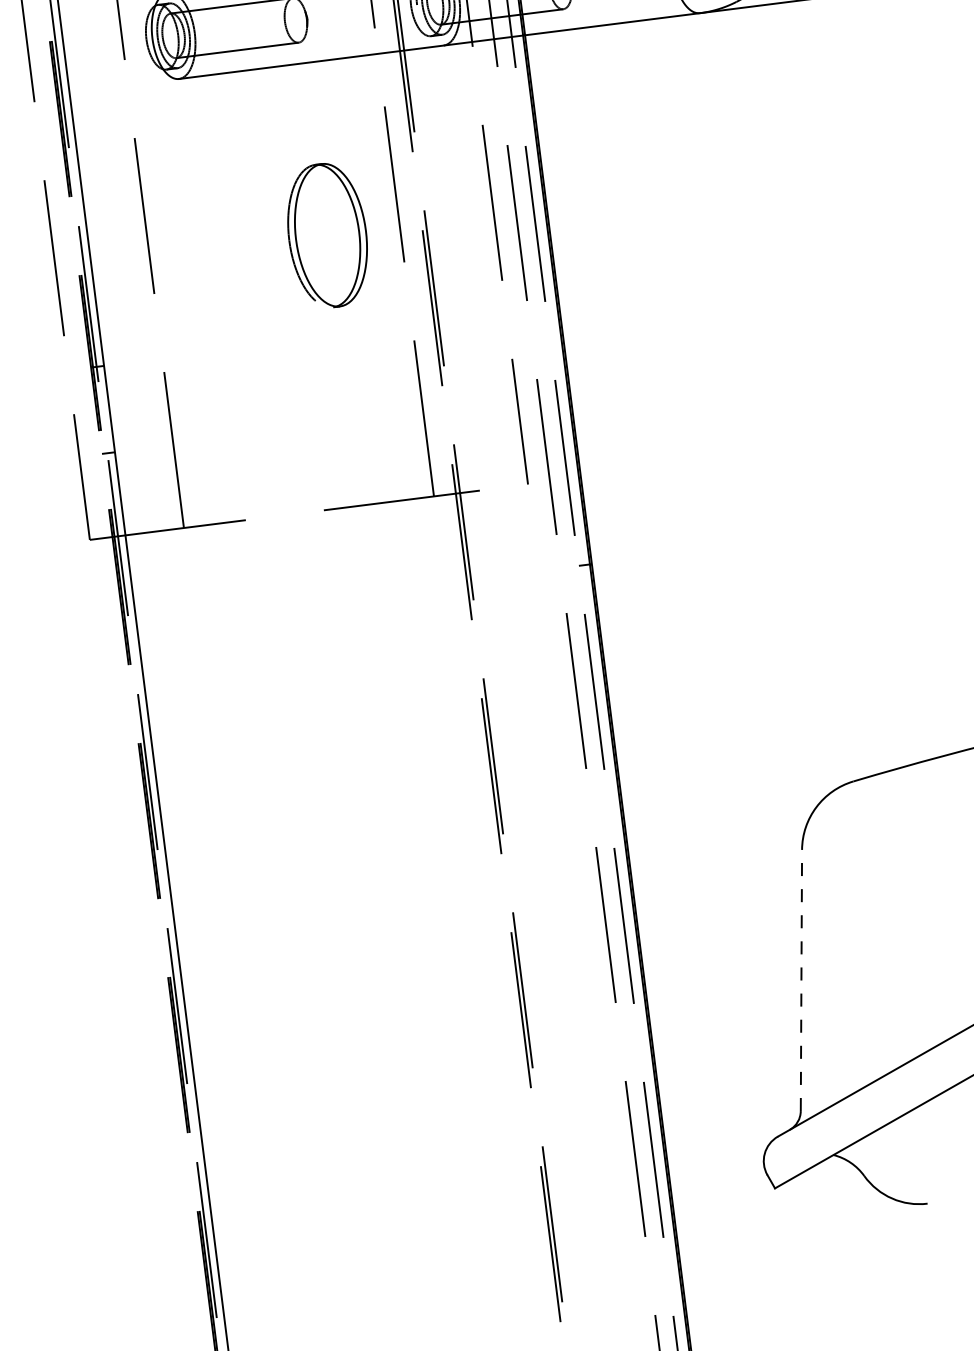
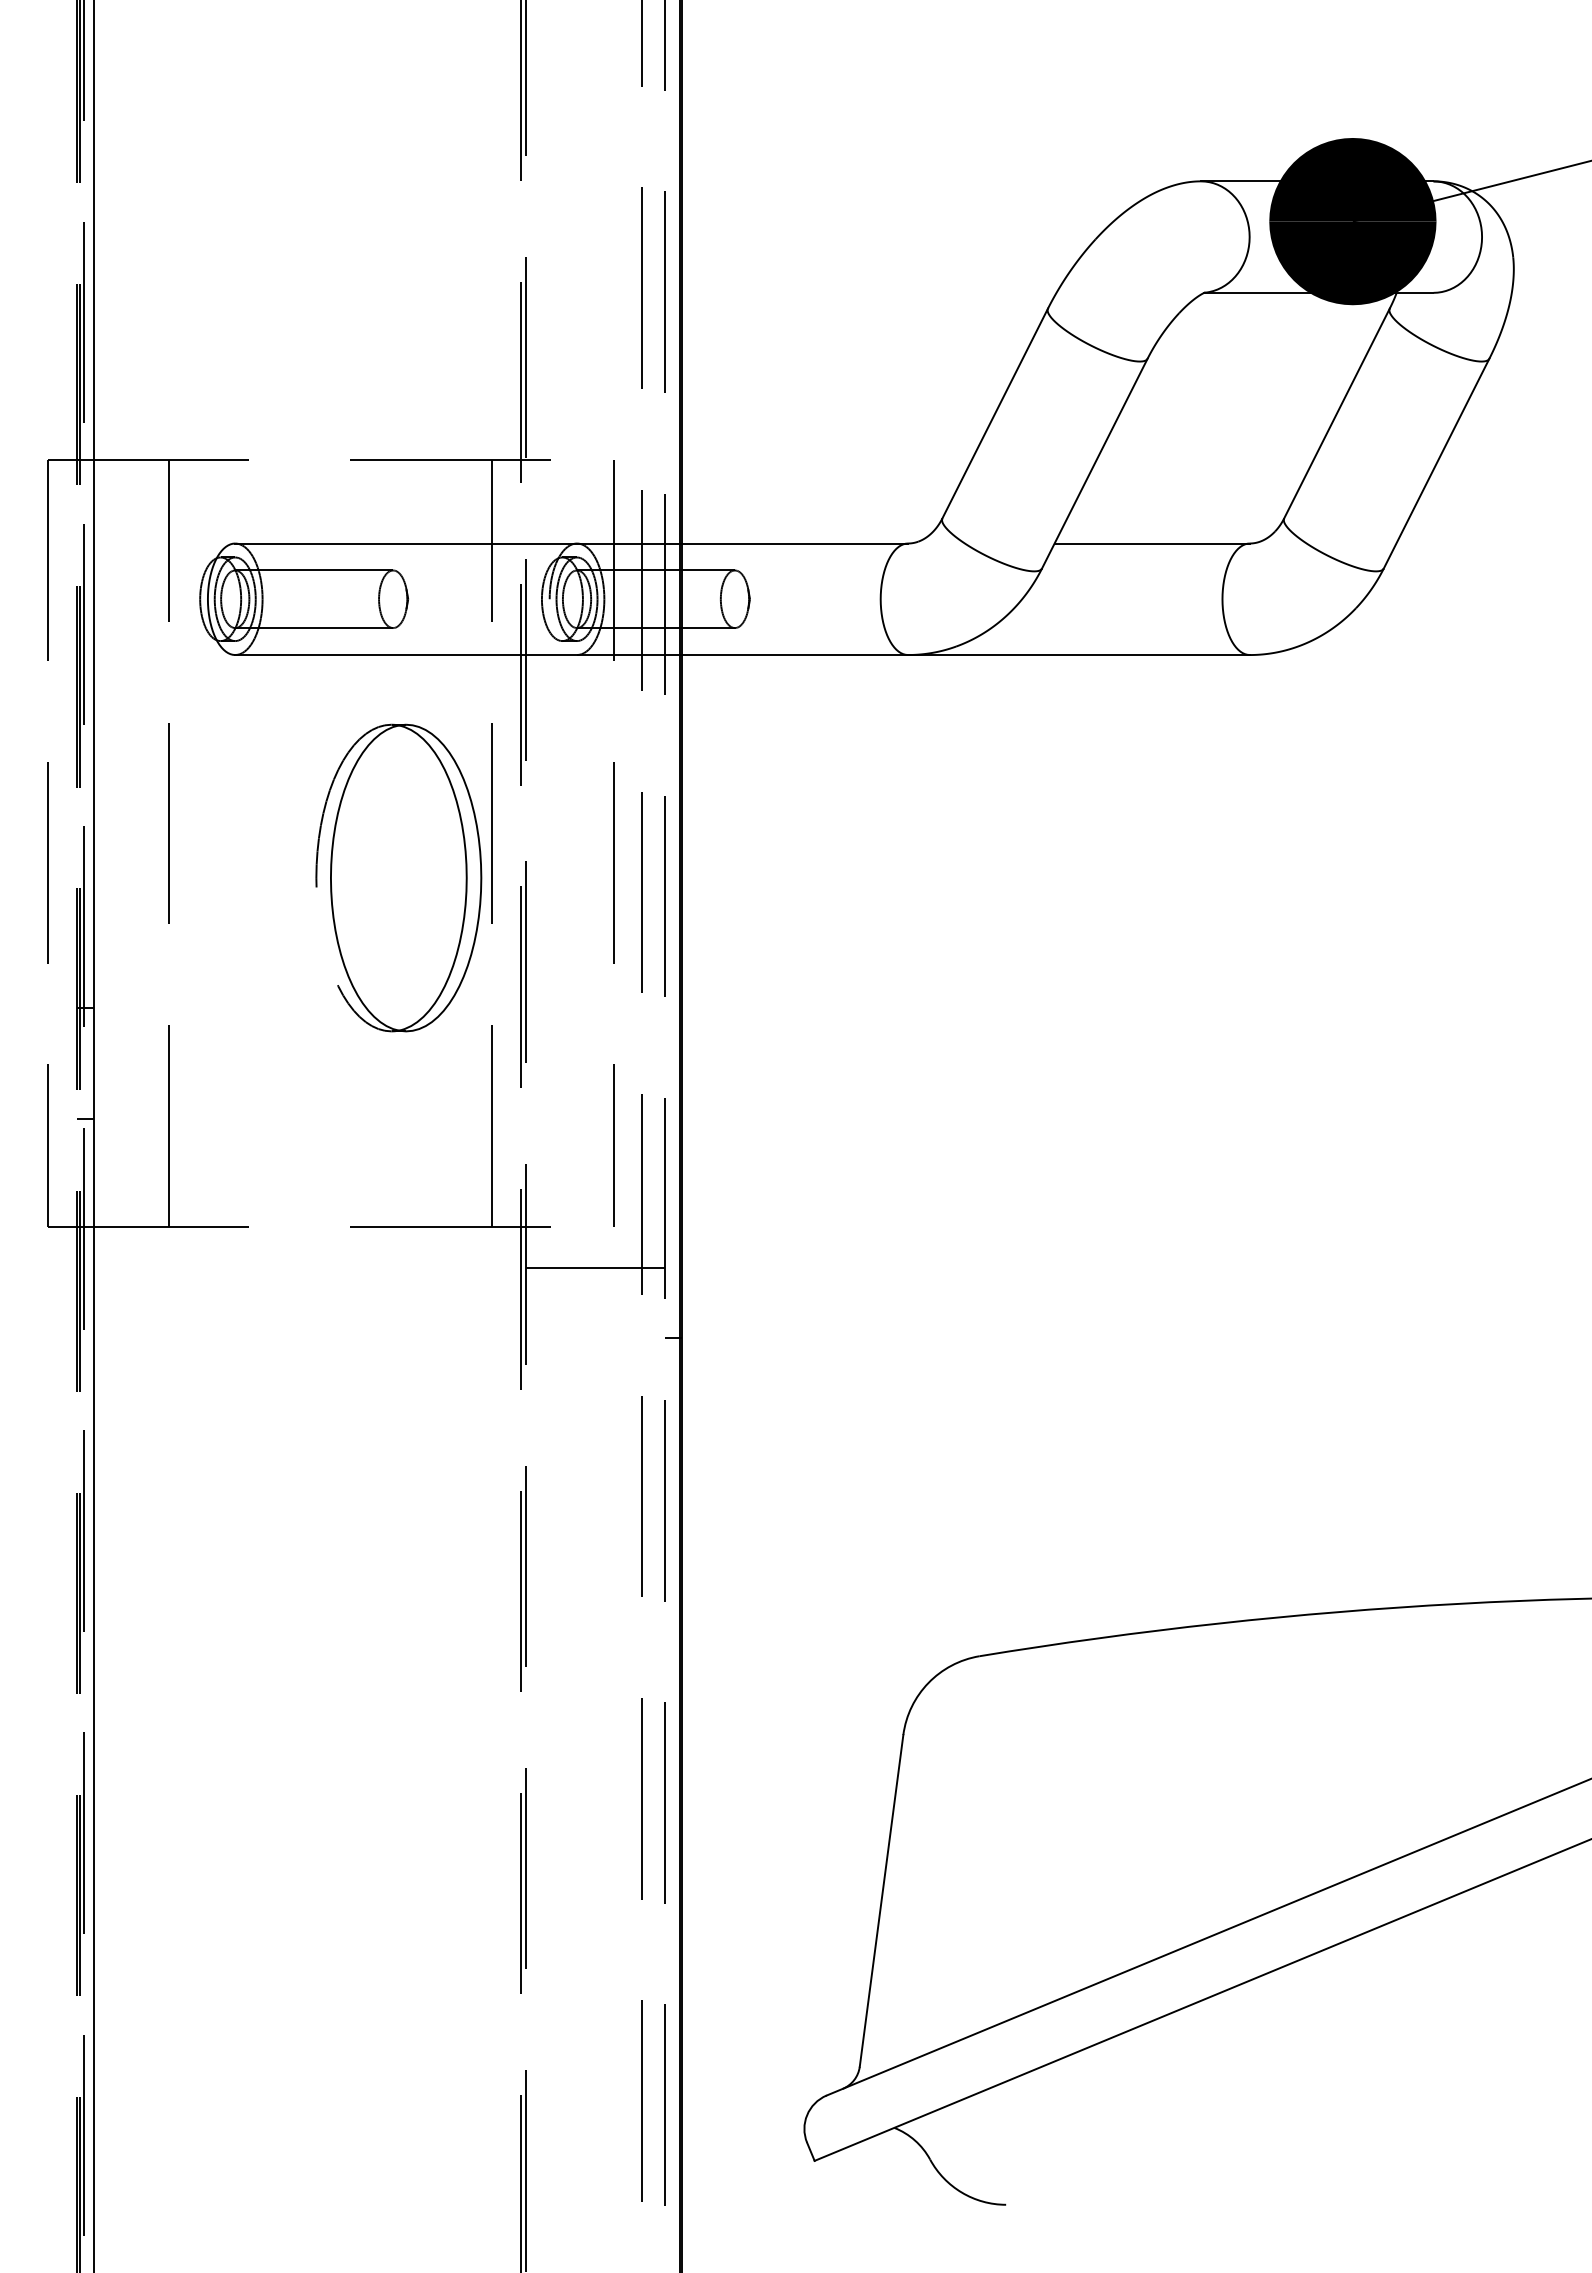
part: (327, 235) -> (398, 877), size x1.67
line: (518, 518) -> (595, 1268), added
line: (801, 980) -> (881, 1900), dashed -> solid

